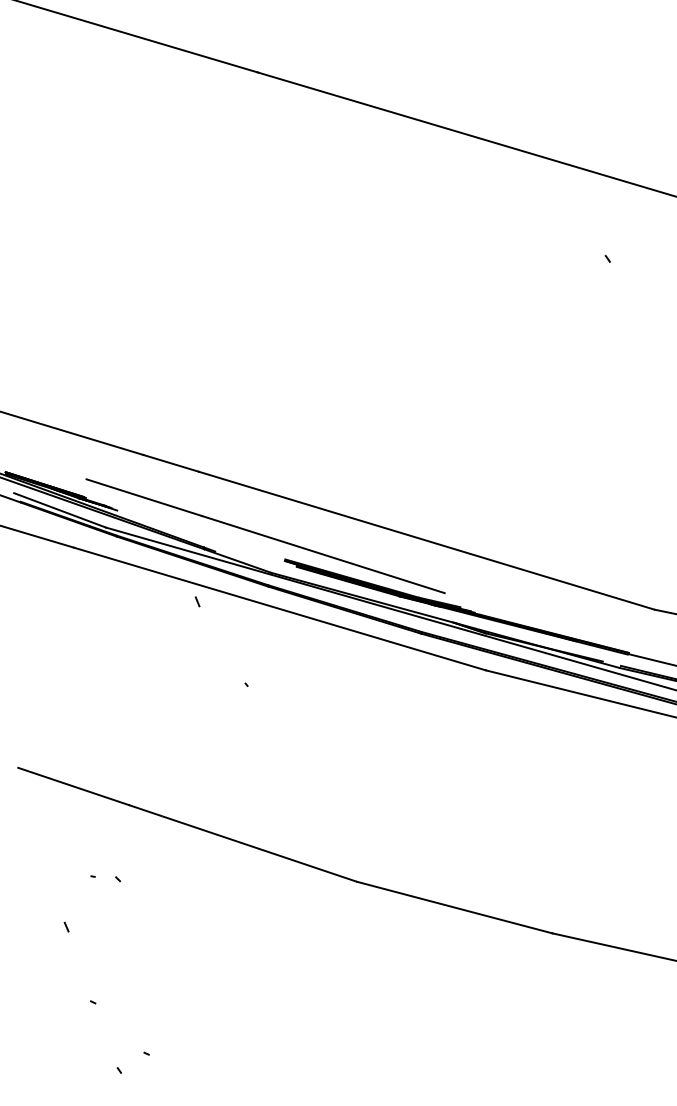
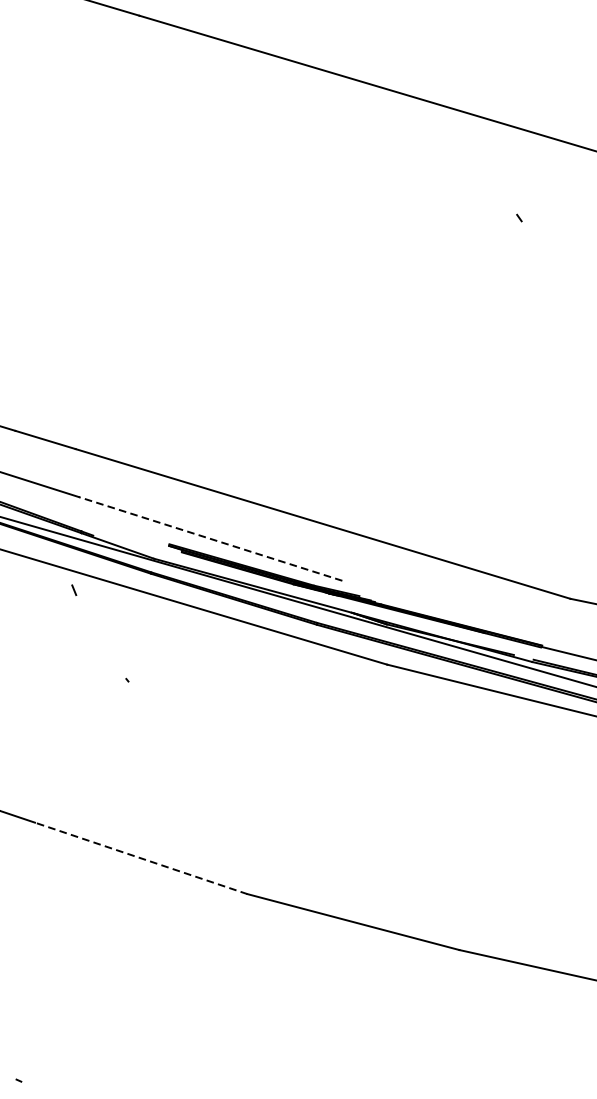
line: (322, 554) -> (209, 538), solid -> dashed
line: (260, 849) -> (142, 858), solid -> dashed

